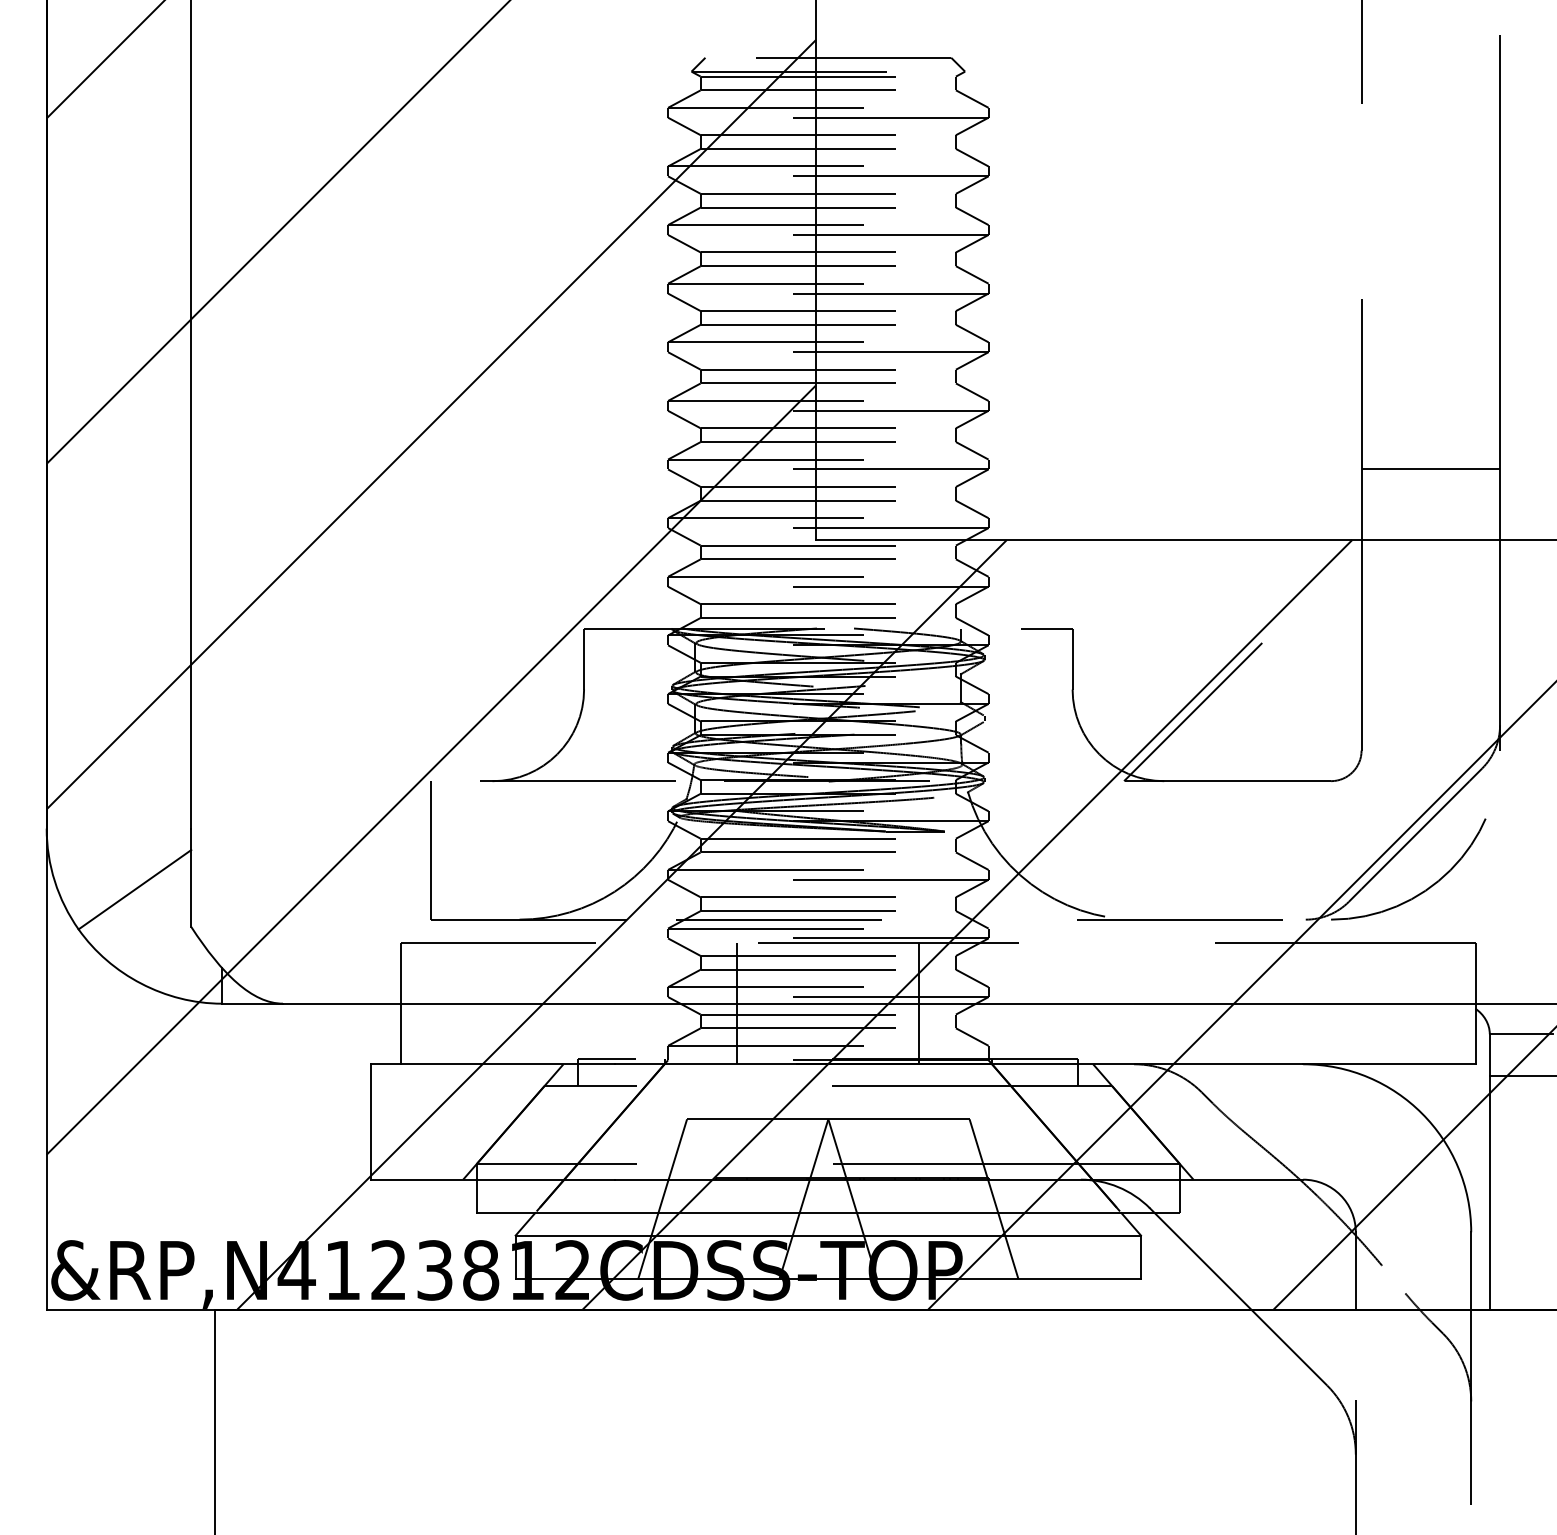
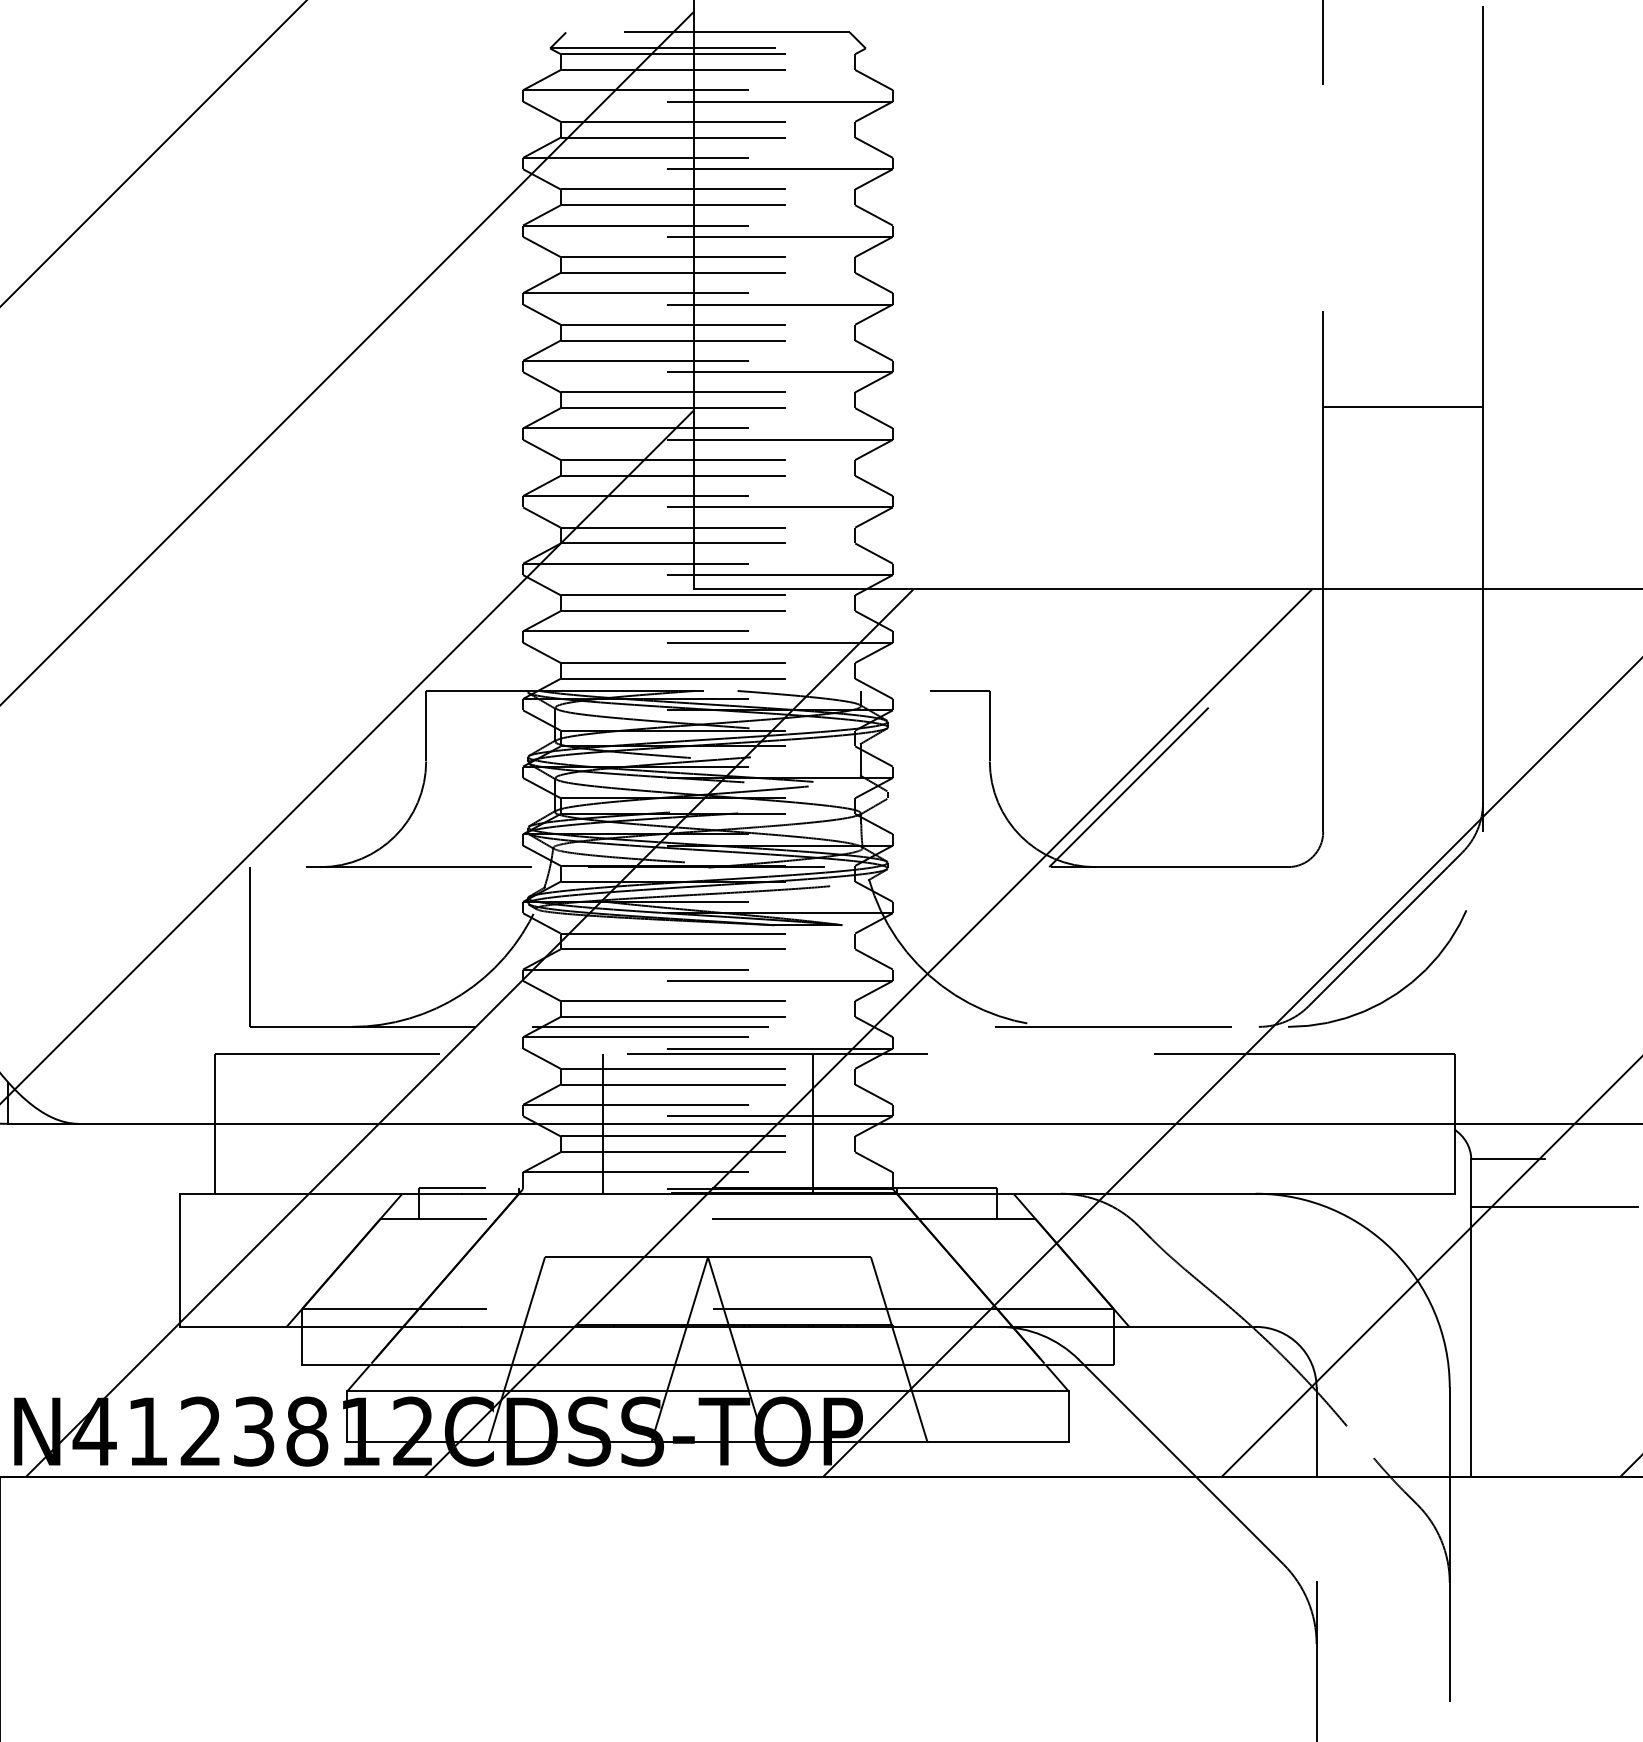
line: (1430, 469) -> (1402, 407), moved

